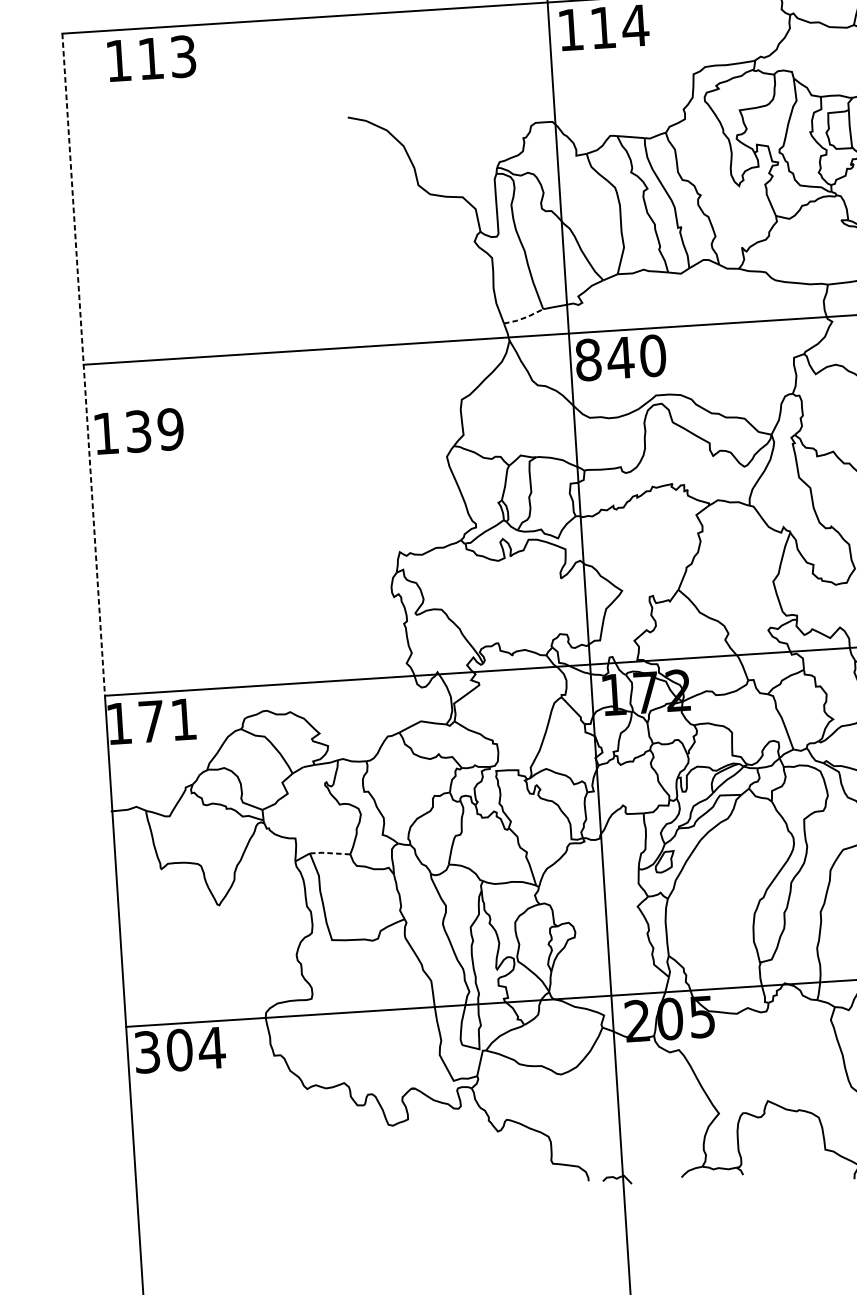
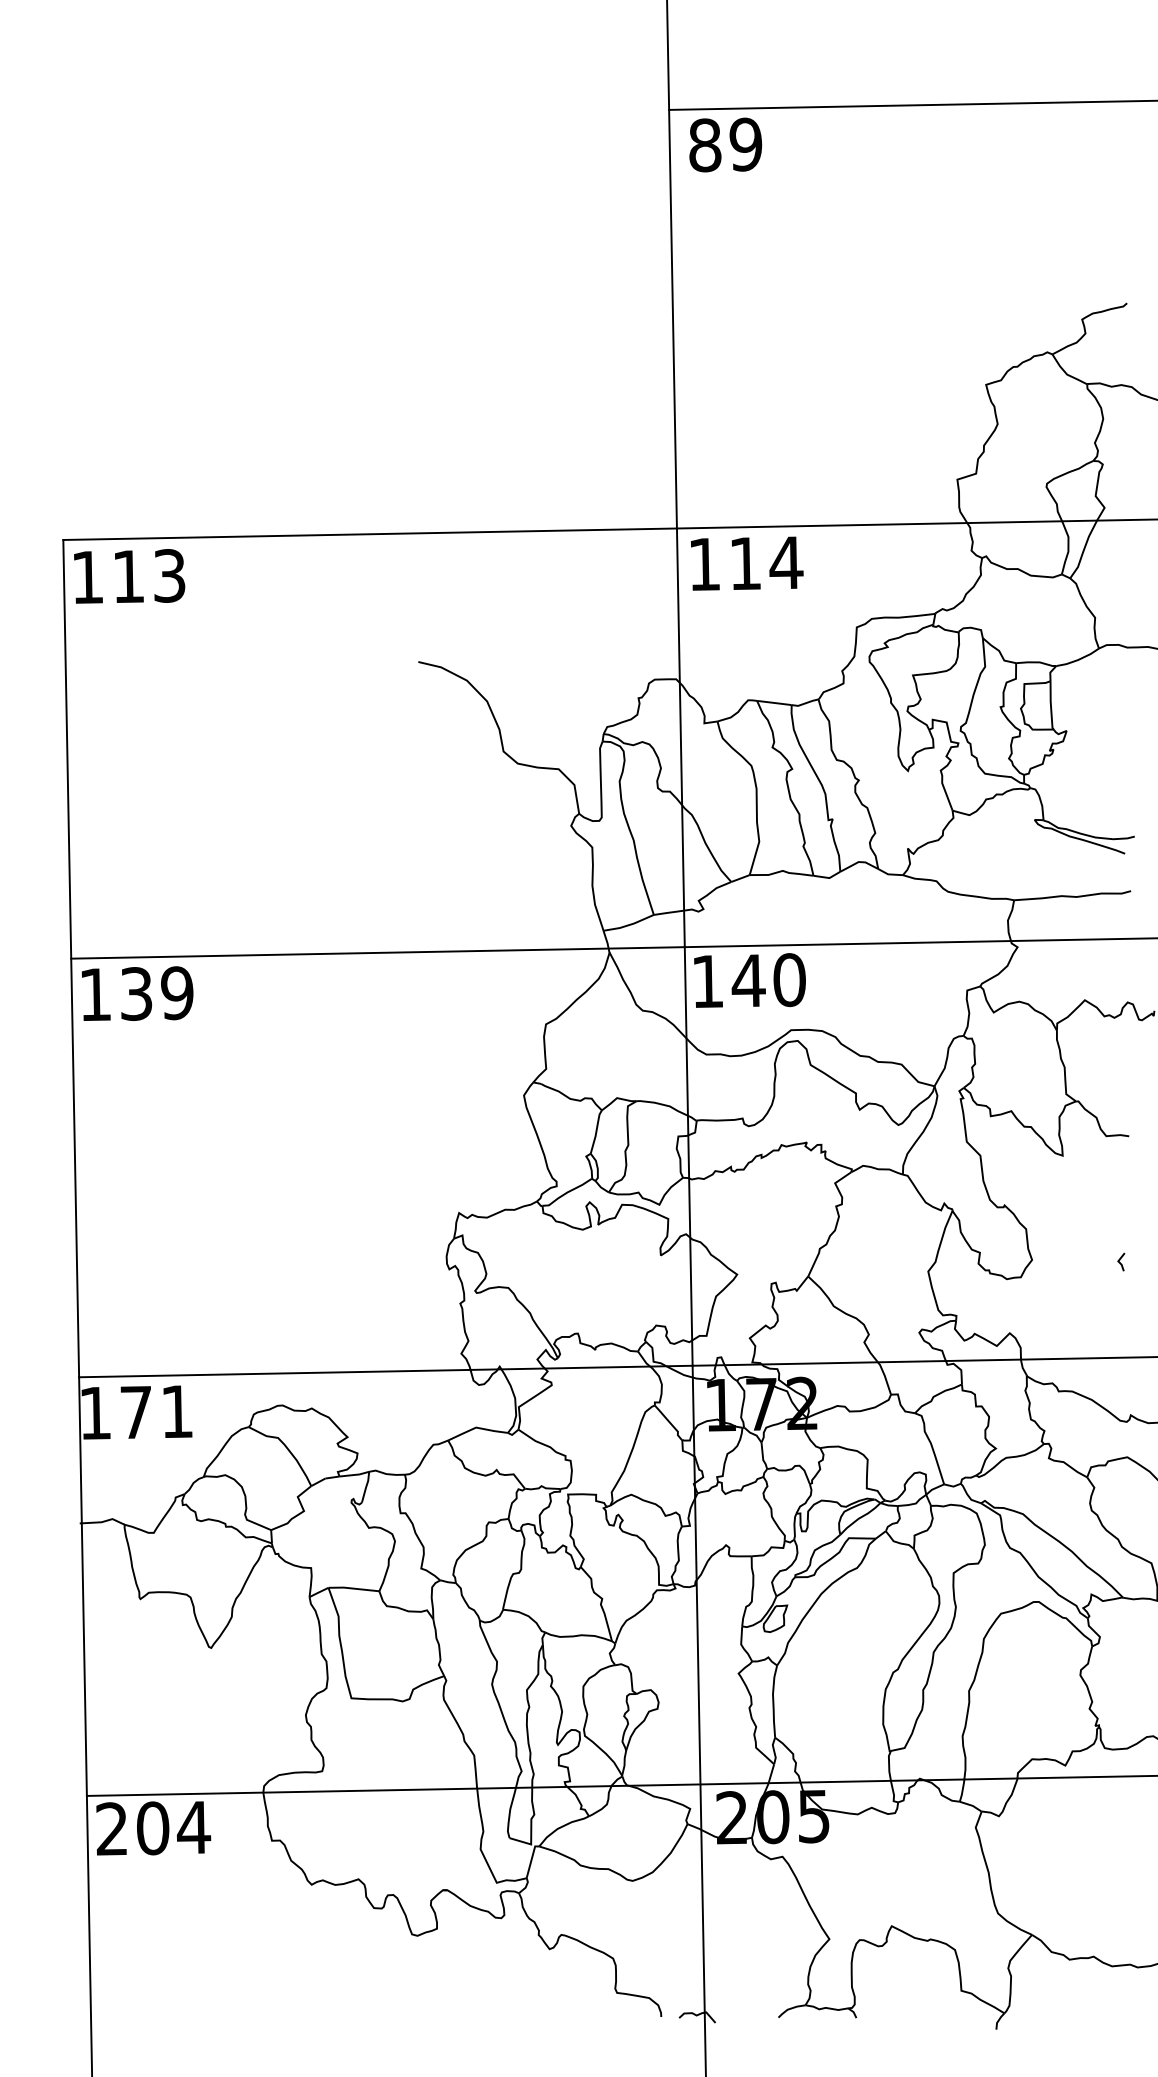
text: (151, 58) -> (129, 576), moved
line: (524, 317) -> (629, 924), dashed -> solid
text: (588, 359) -> (708, 981), 840 -> 140
line: (83, 364) -> (71, 958), dashed -> solid
text: (139, 431) -> (137, 993), moved
line: (329, 853) -> (353, 1588), dashed -> solid
text: (146, 1052) -> (111, 1829), 304 -> 204

